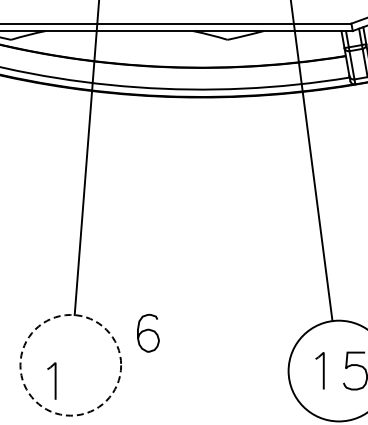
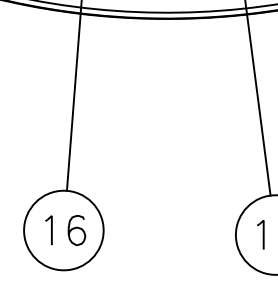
curve: (150, 331) -> (78, 229), moved
circle: (70, 364) -> (63, 229), dashed -> solid
part: (51, 380) -> (48, 229), moved

